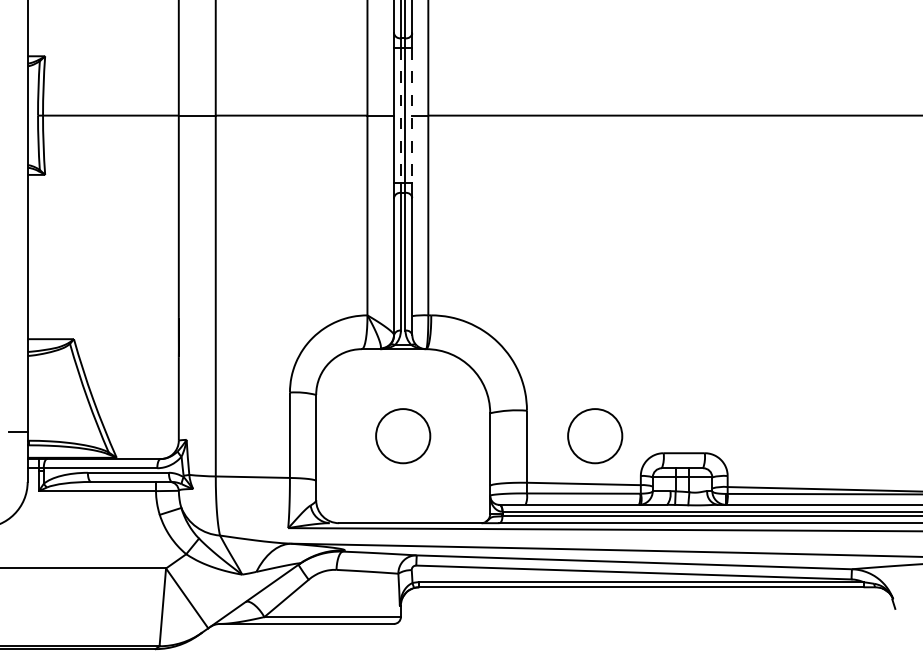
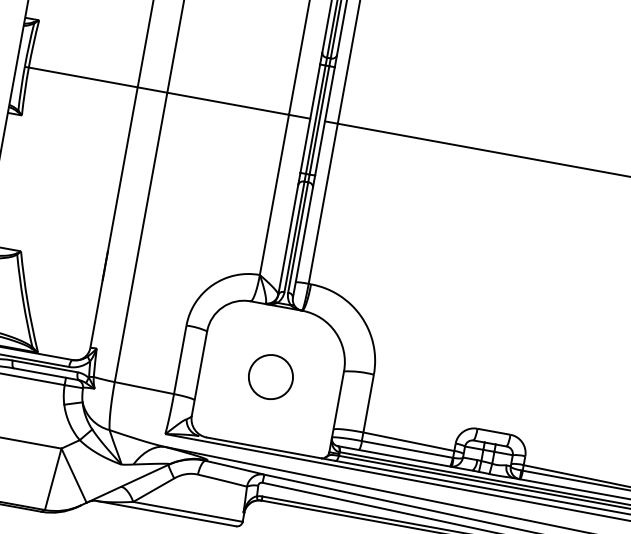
line: (400, 115) -> (315, 119), dashed -> solid
line: (412, 115) -> (325, 121), dashed -> solid
circle: (595, 436) -> (425, 405), removed

